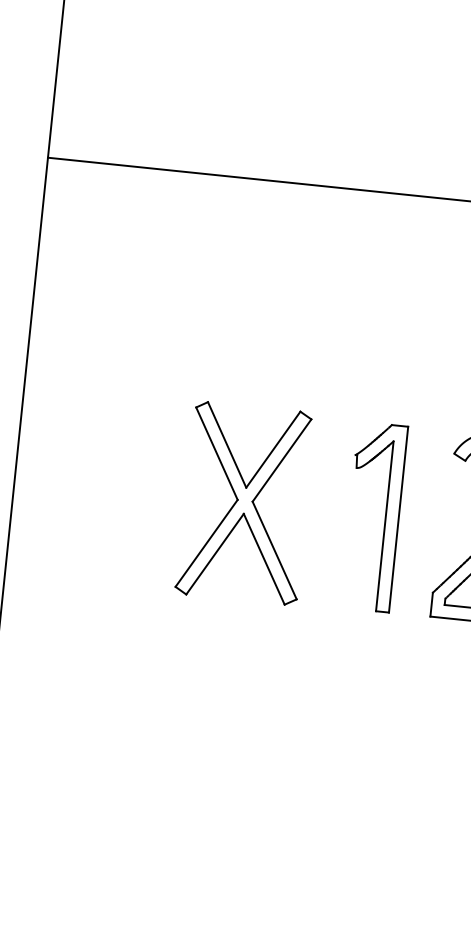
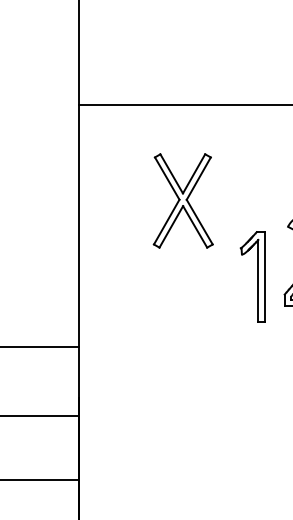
part: (243, 502) -> (182, 200), moved
part: (373, 515) -> (252, 276), moved

